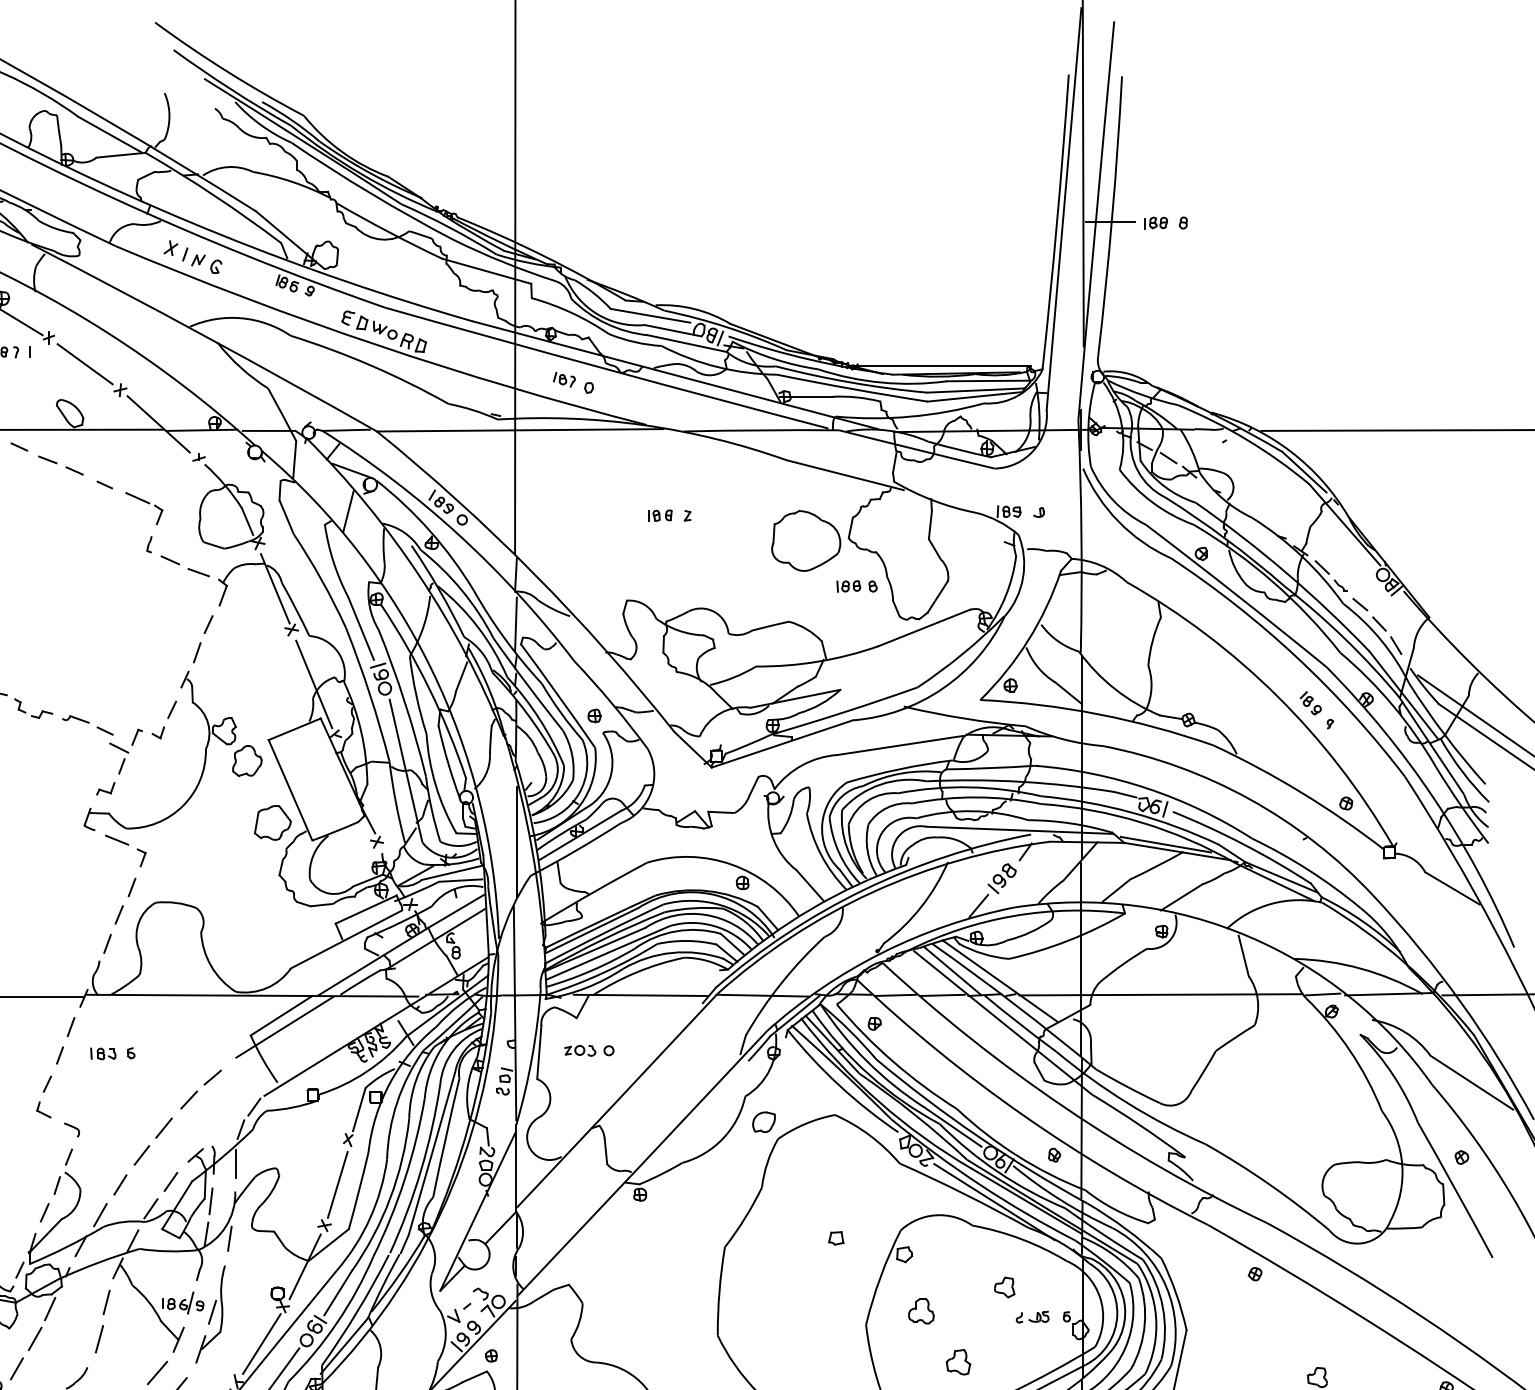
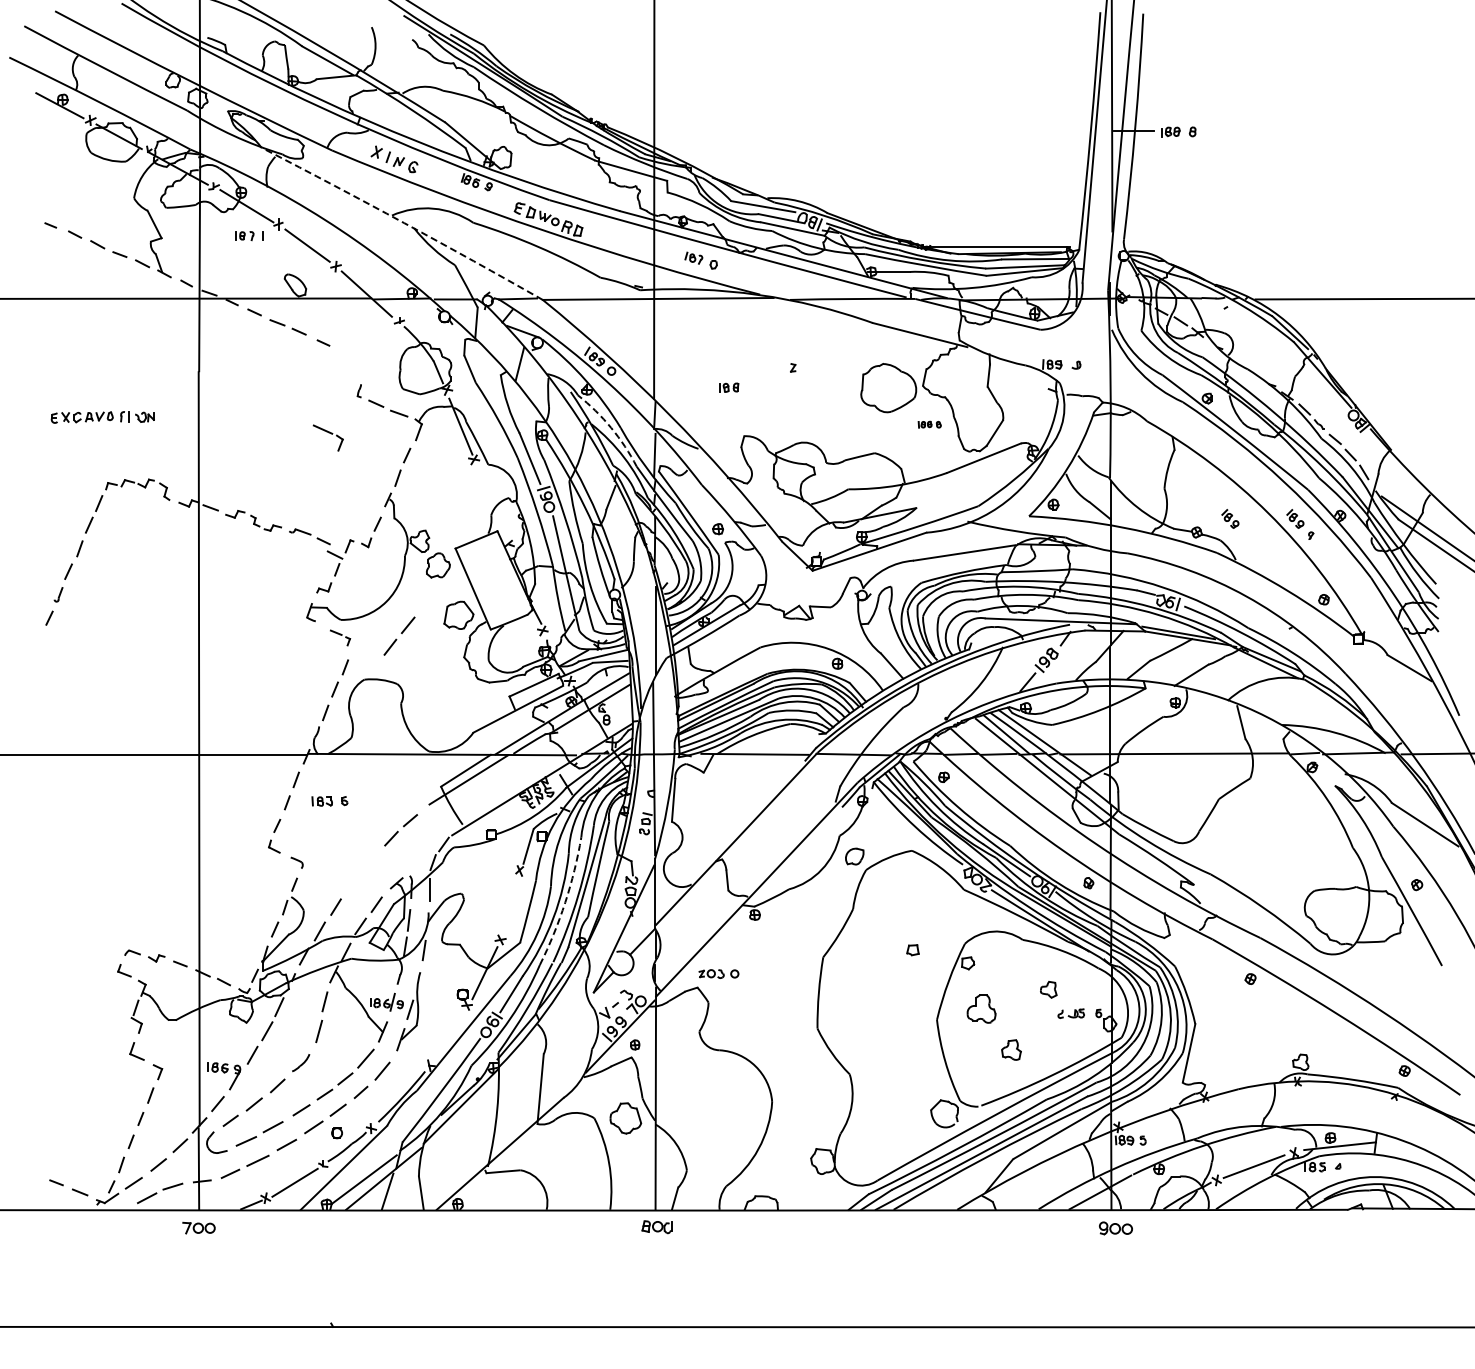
arc: (205, 336) -> (404, 223), solid -> dashed
part: (143, 507) -> (327, 437), moved
part: (660, 515) -> (729, 387), moved
part: (856, 586) -> (929, 424), size x0.7
arc: (462, 589) -> (611, 427), solid -> dashed
line: (313, 684) -> (491, 503), removed
part: (1230, 702) -> (1230, 518), added
part: (125, 850) -> (340, 637), size x0.6
part: (588, 1050) -> (718, 973), moved
part: (153, 1140) -> (399, 635), moved
arc: (405, 1179) -> (565, 902), solid -> dashed
line: (338, 1184) -> (511, 906), removed
part: (921, 1310) -> (981, 1008), size x1.4
line: (261, 1344) -> (449, 1035), removed

